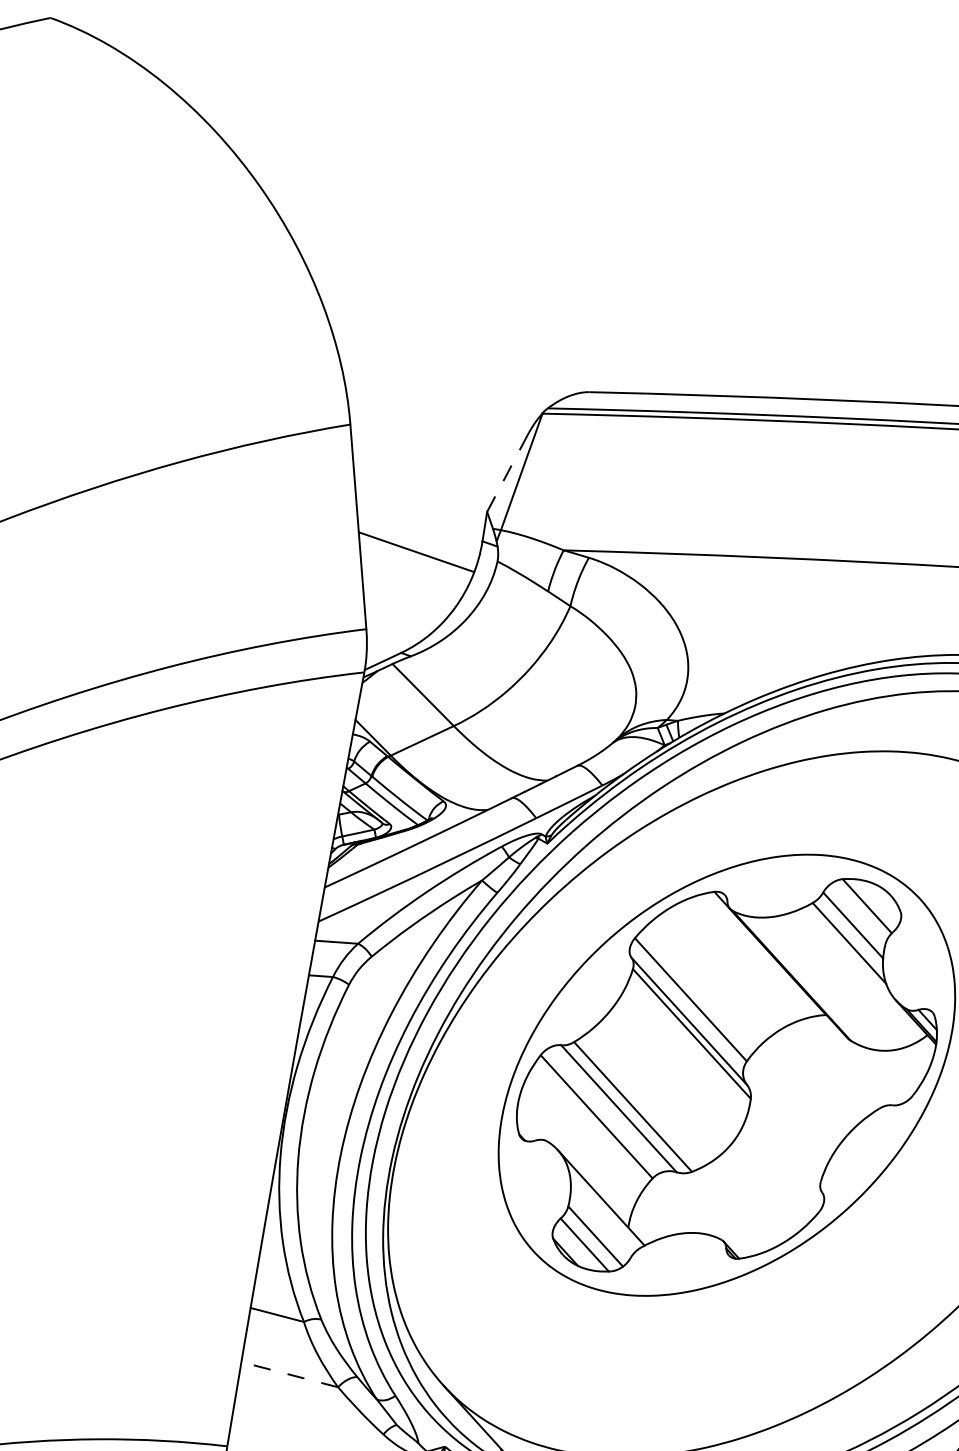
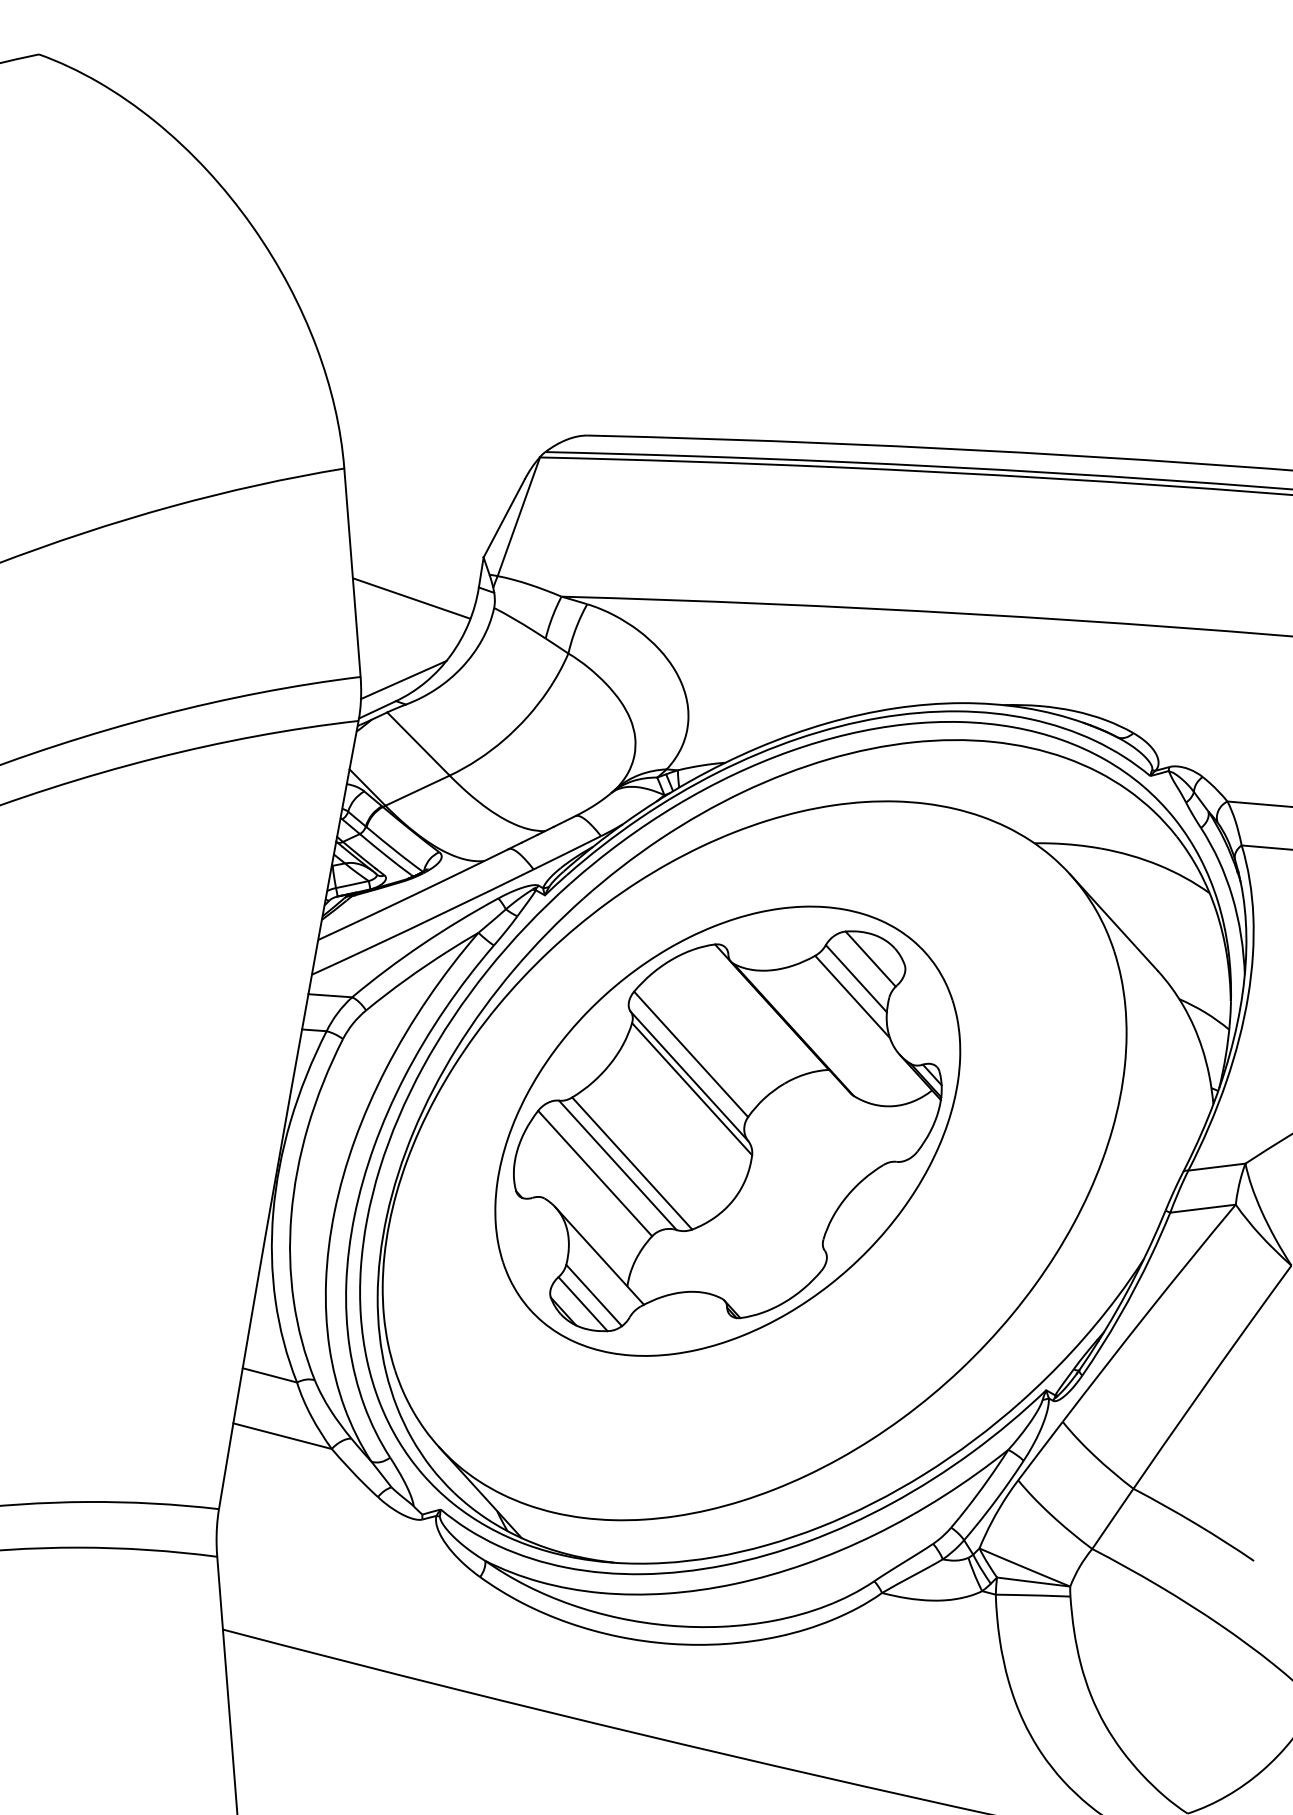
line: (507, 472) -> (504, 517), dashed -> solid
line: (408, 632) -> (403, 680), added
line: (289, 1374) -> (282, 1436), dashed -> solid

